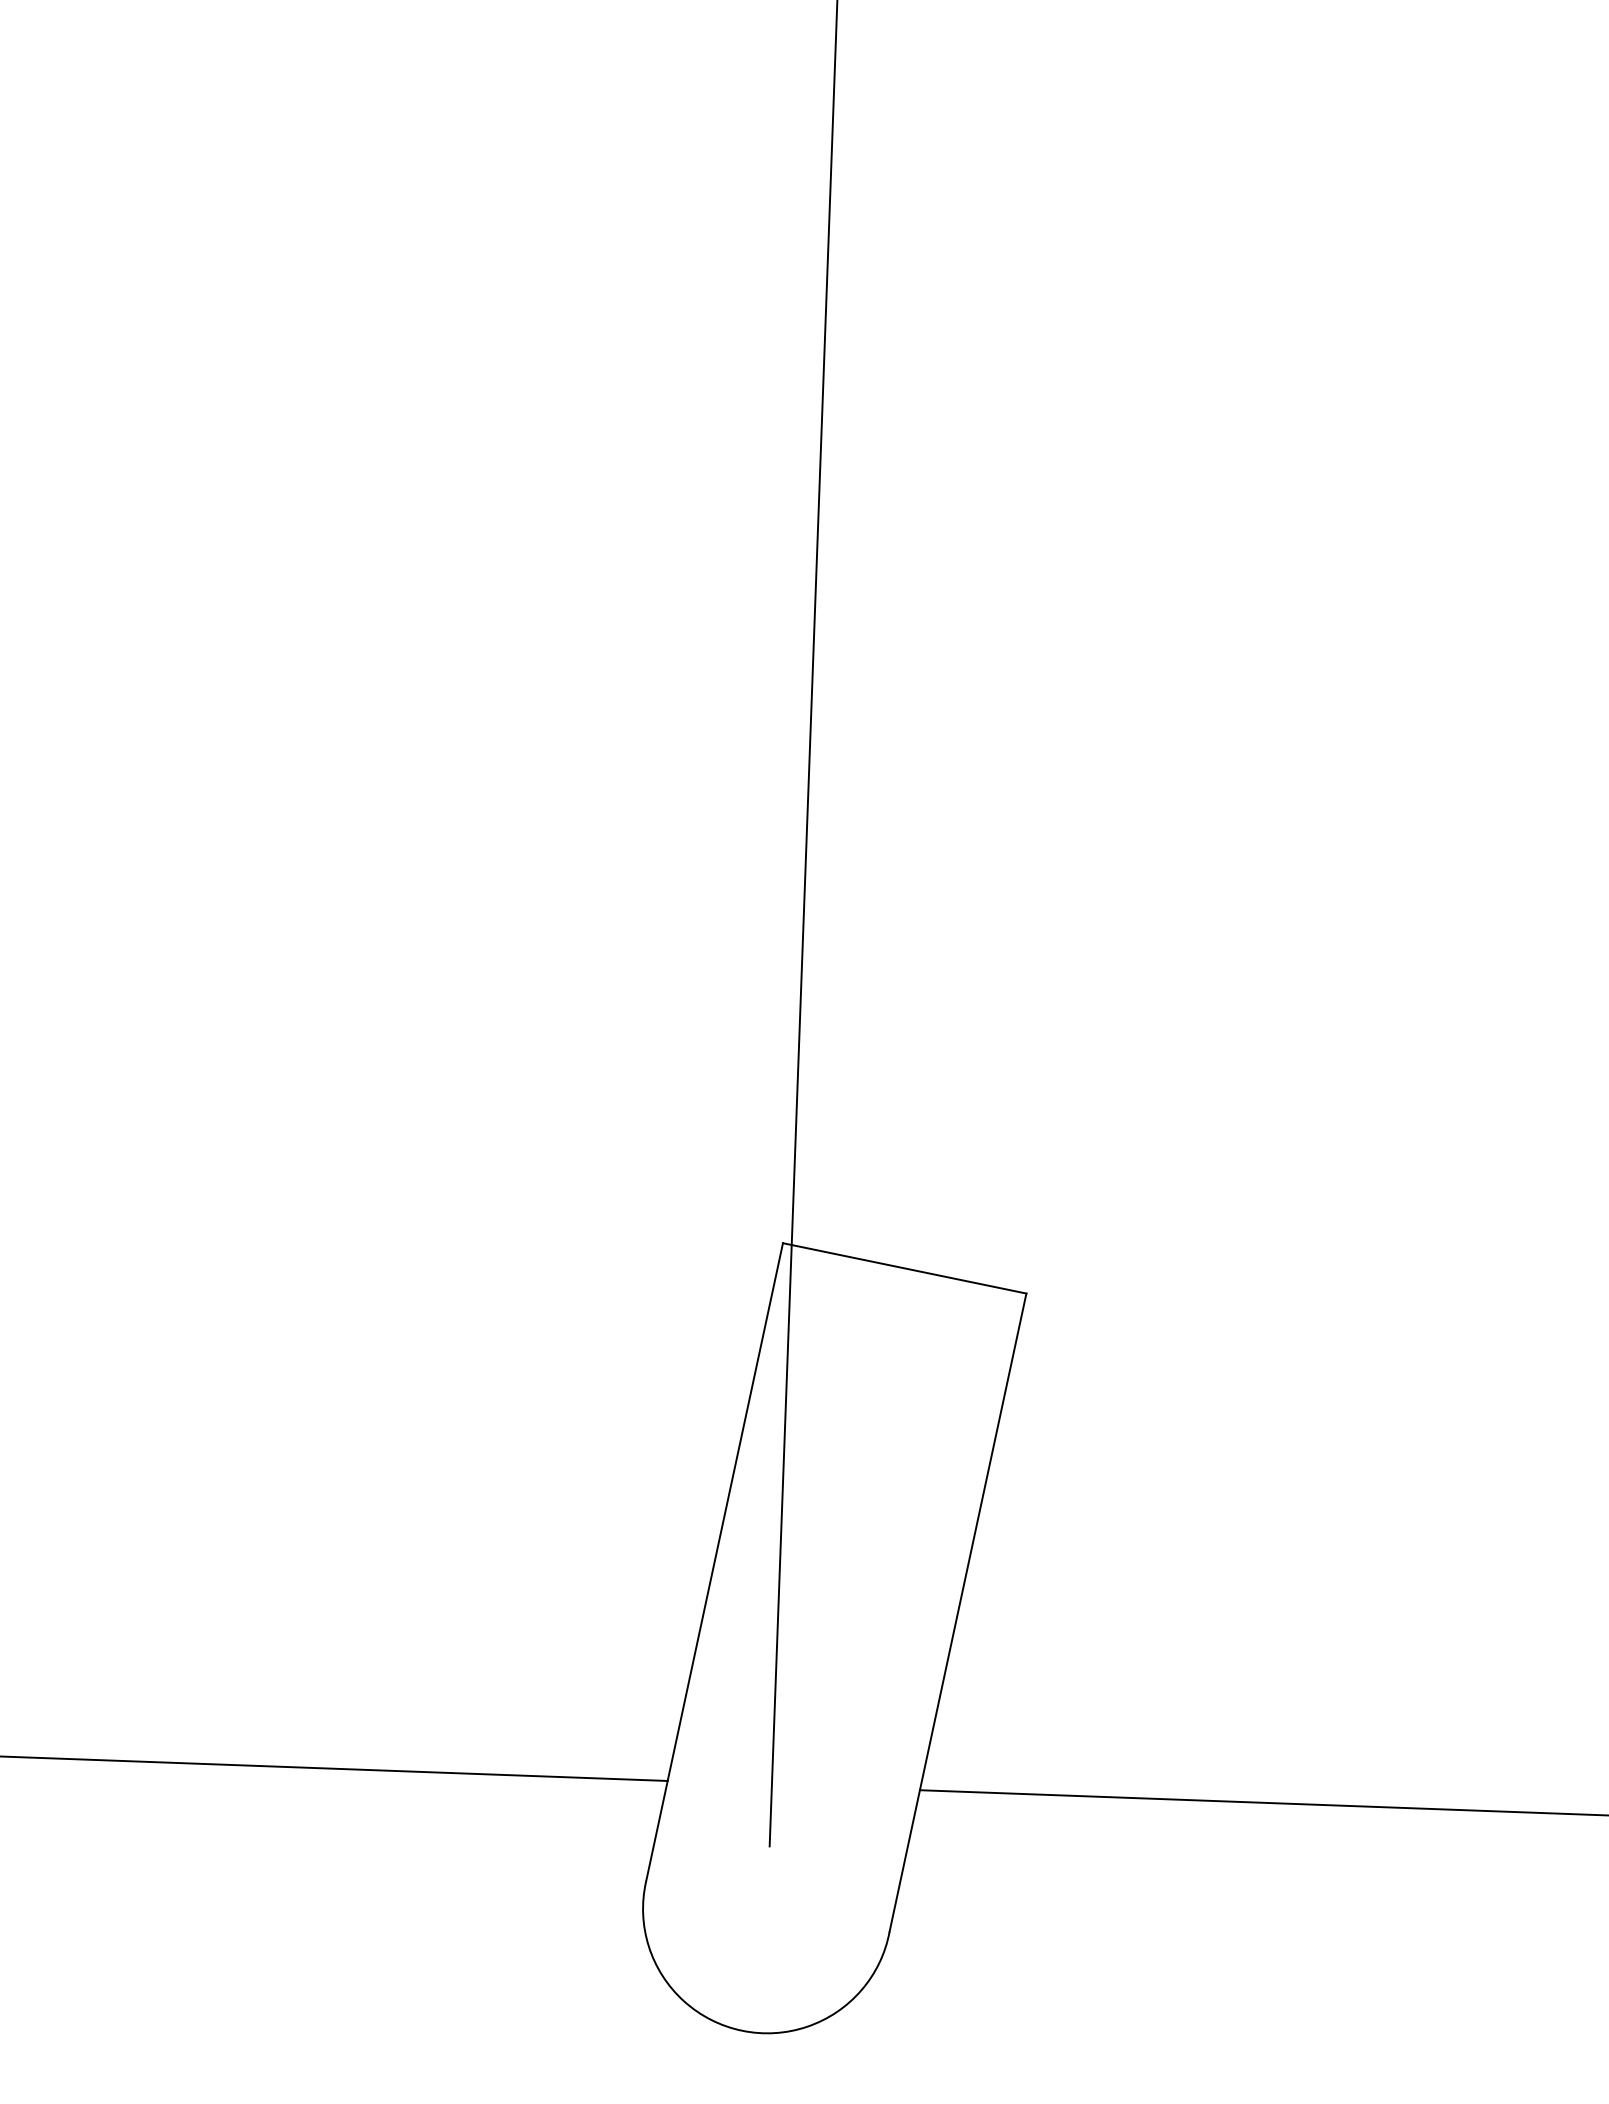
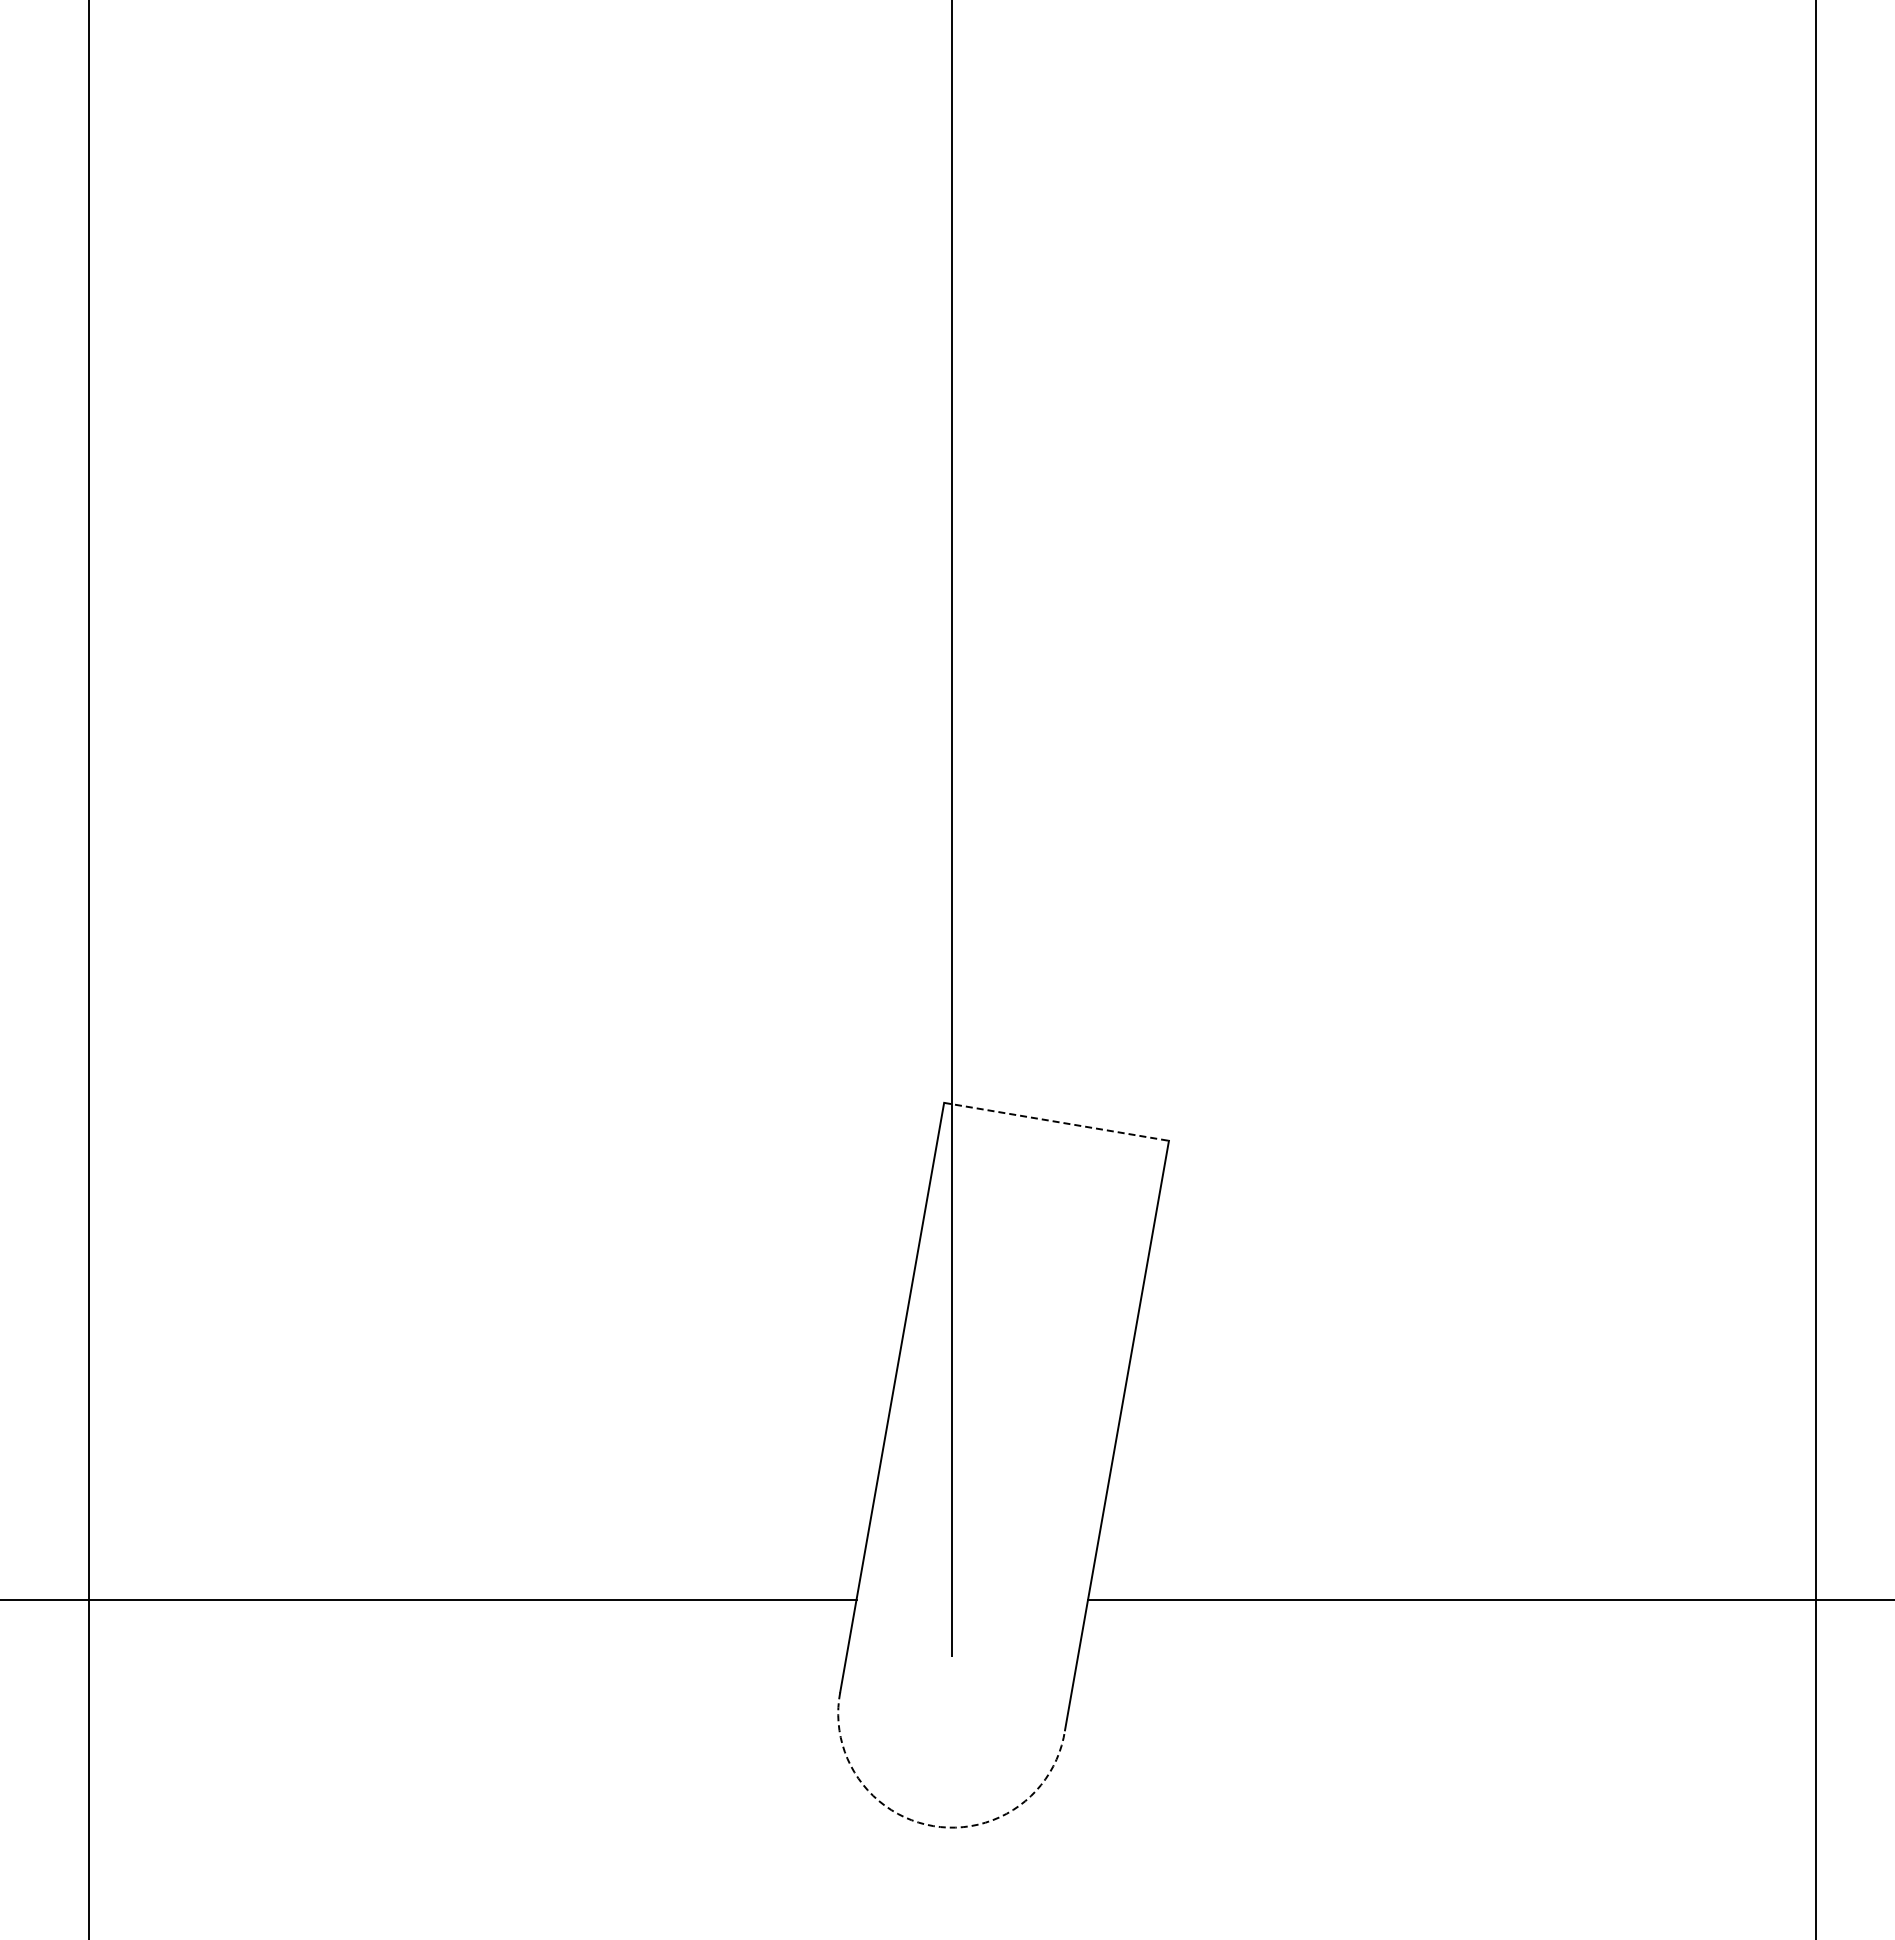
line: (904, 1267) -> (1056, 1121), solid -> dashed
arc: (742, 2031) -> (933, 1826), solid -> dashed

